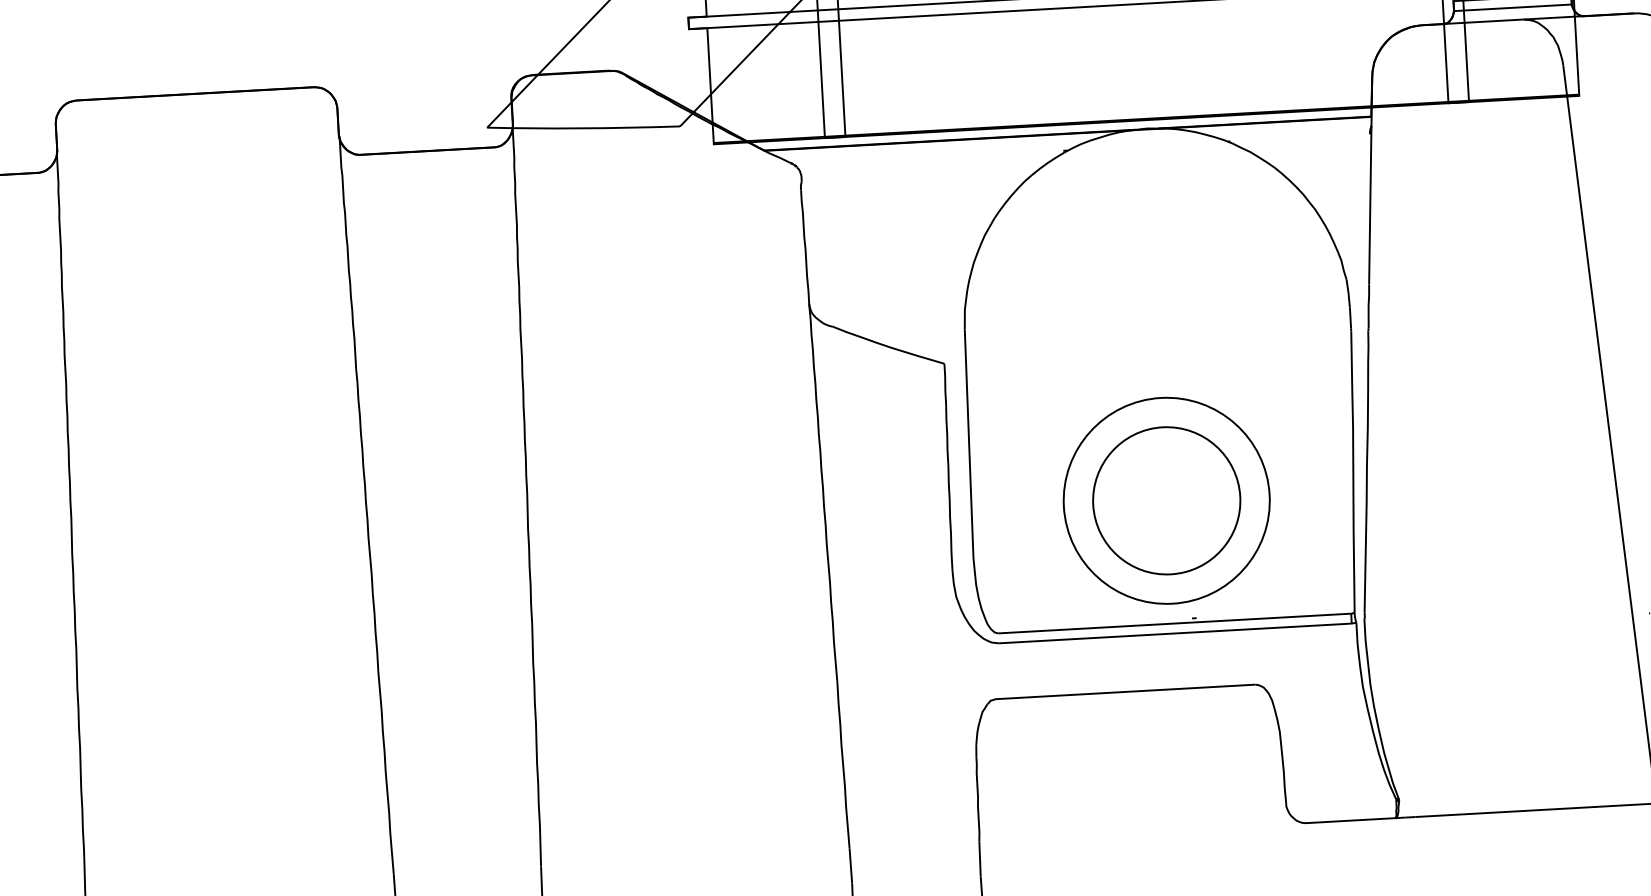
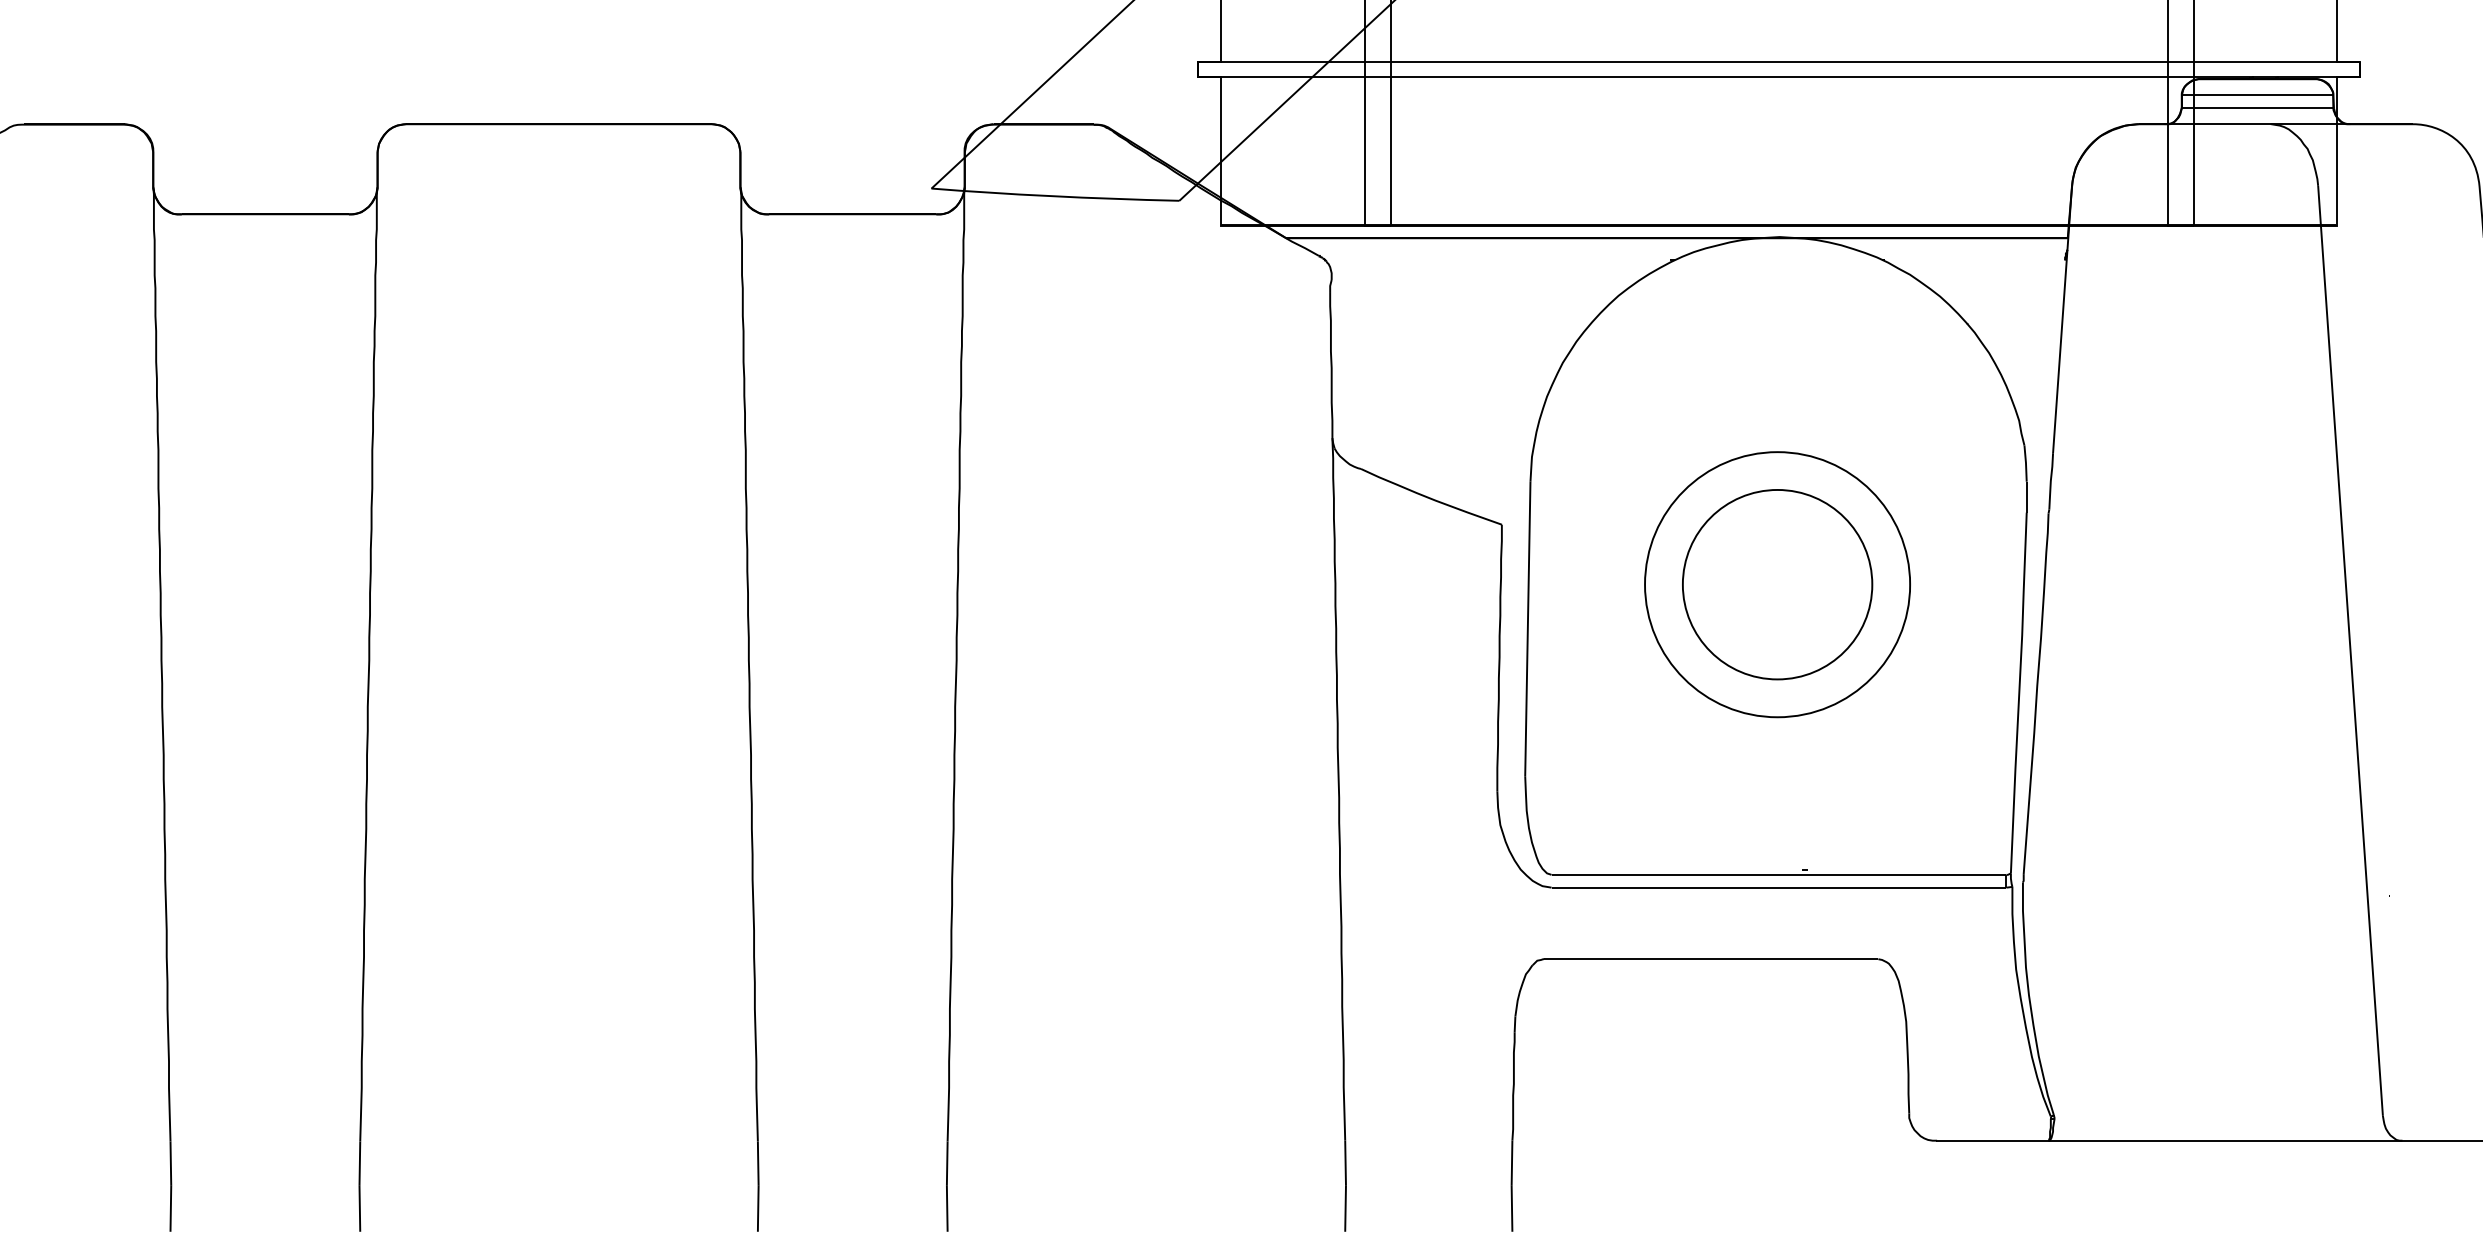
part: (1166, 500) -> (1777, 584), moved

